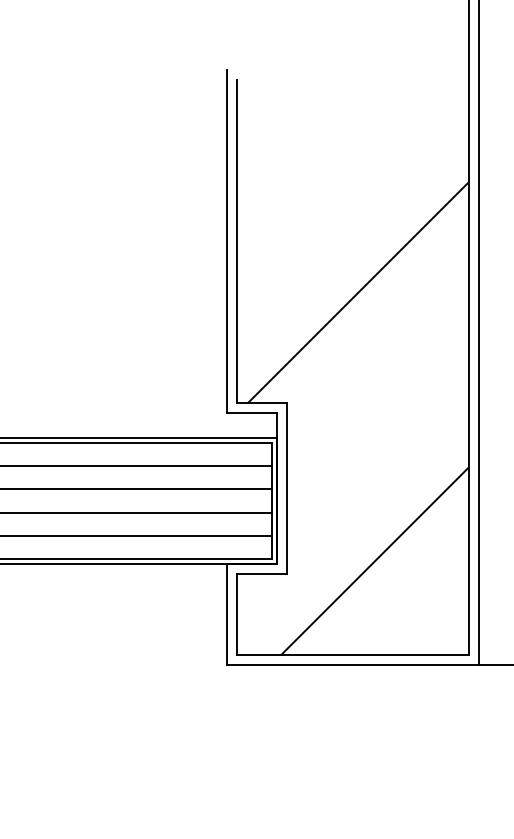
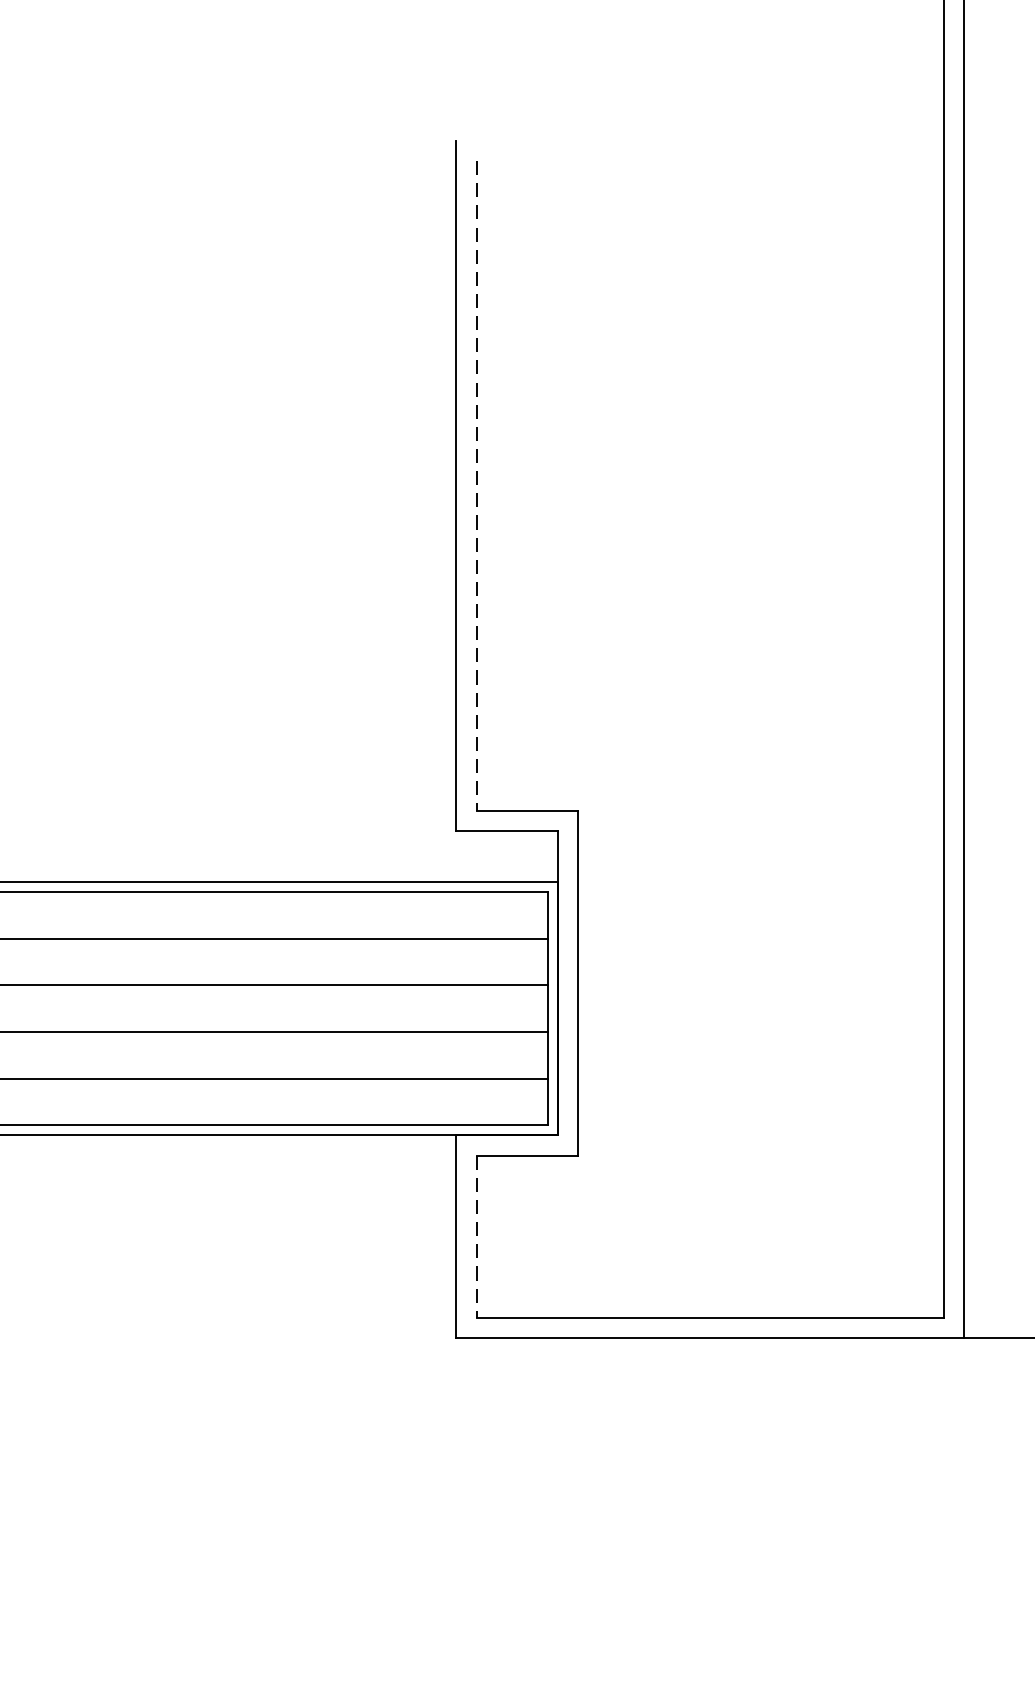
line: (236, 241) -> (476, 486), solid -> dashed
line: (358, 292) -> (721, 588), removed
line: (374, 560) -> (754, 1128), removed
line: (236, 614) -> (476, 1237), solid -> dashed

